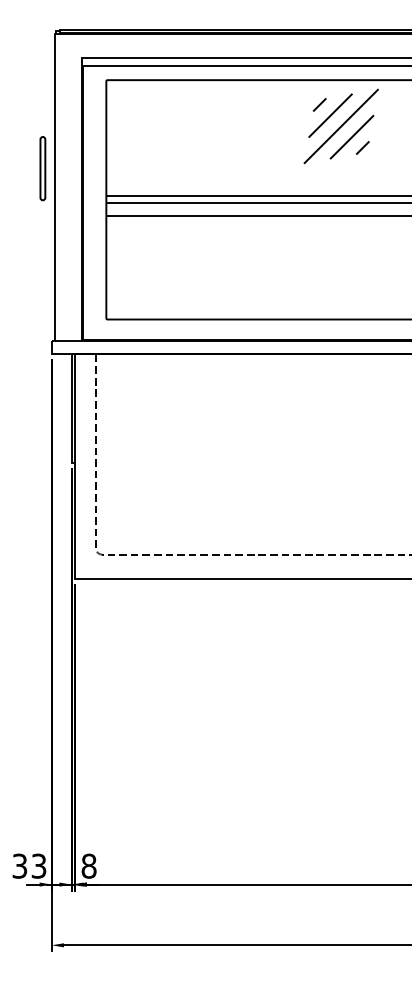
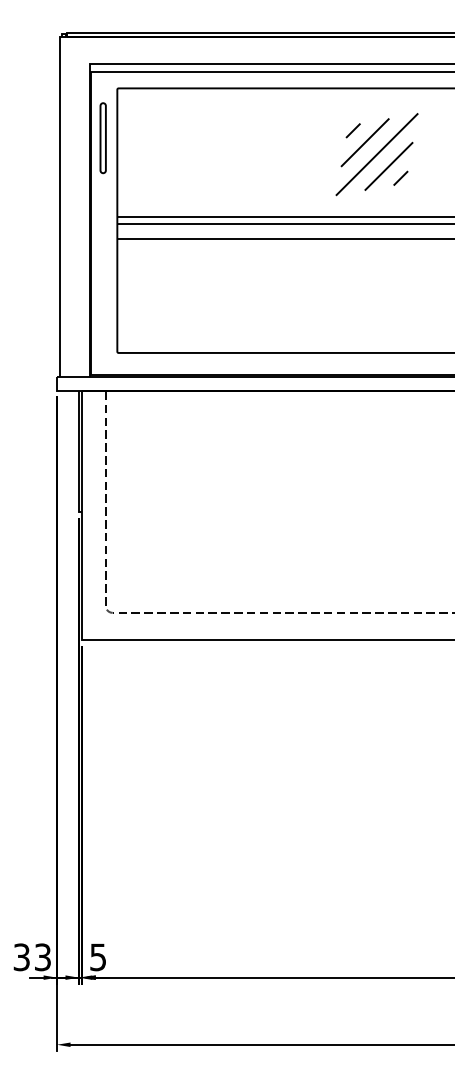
part: (340, 126) -> (376, 154), moved
part: (42, 168) -> (102, 138), moved
text: (89, 866) -> (98, 957), 8 -> 5

